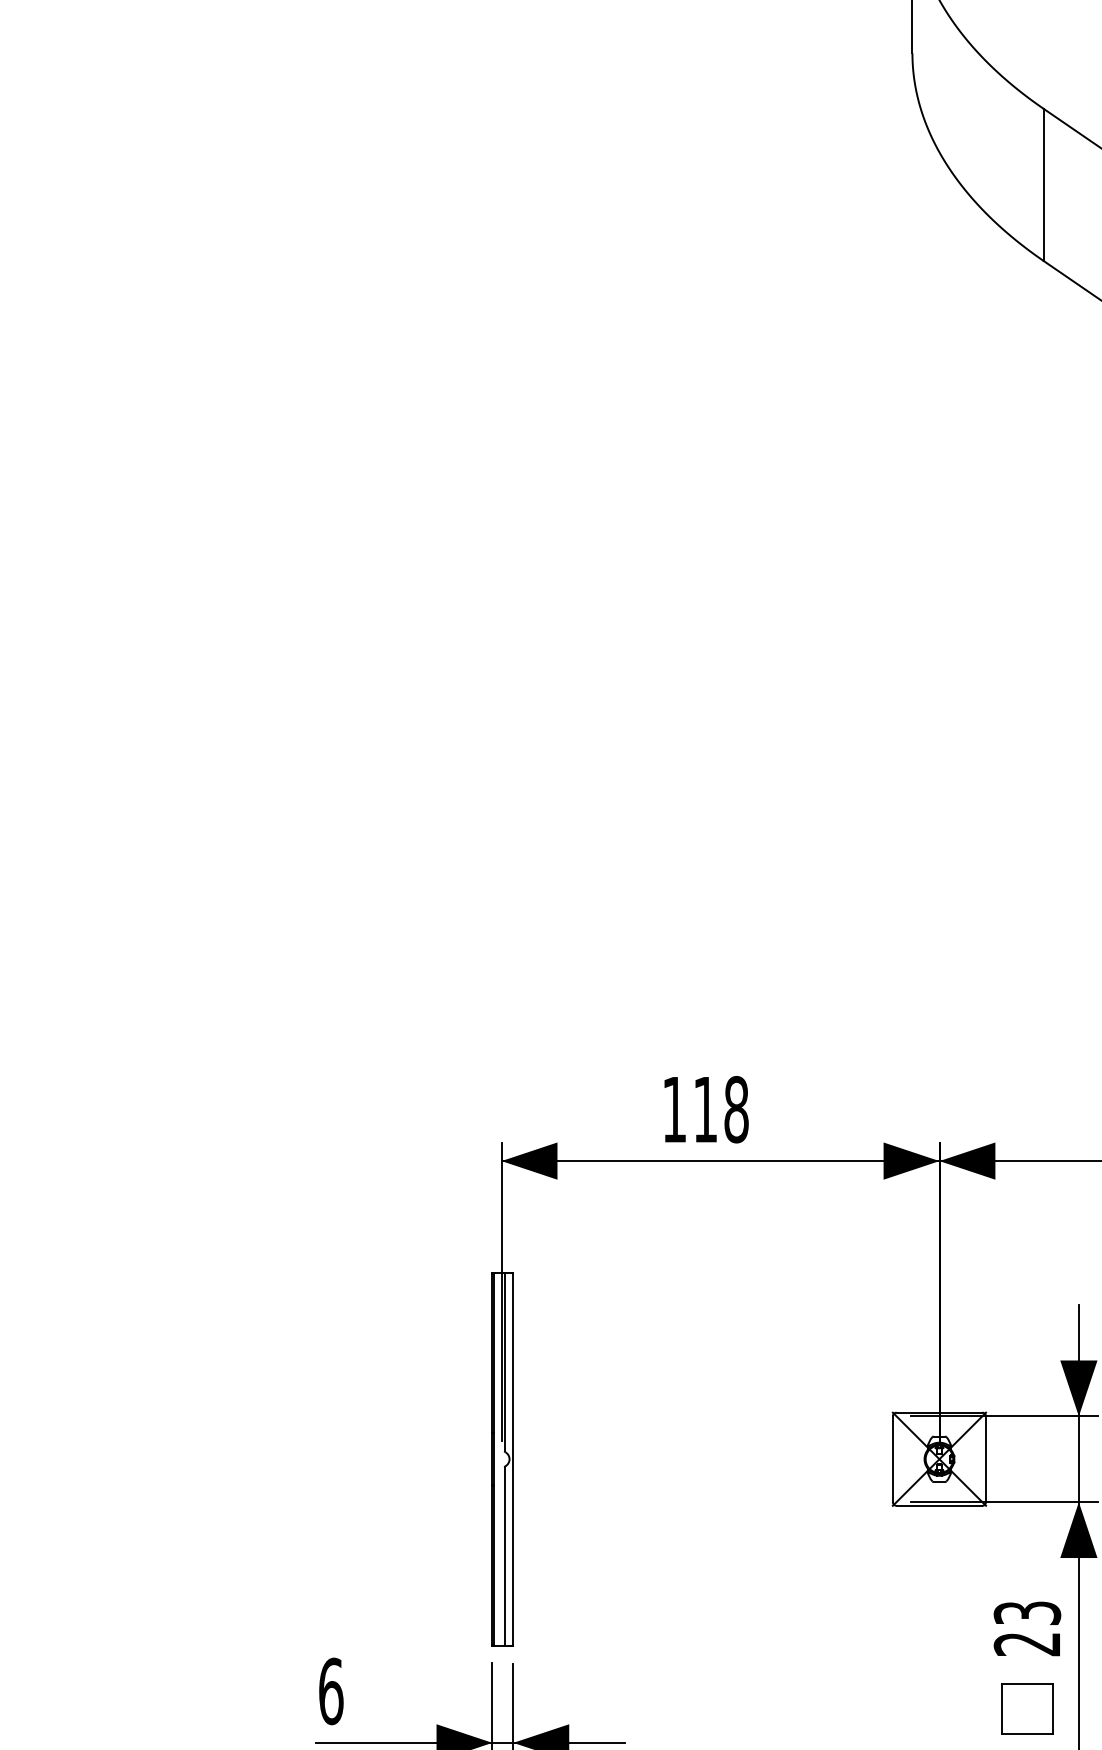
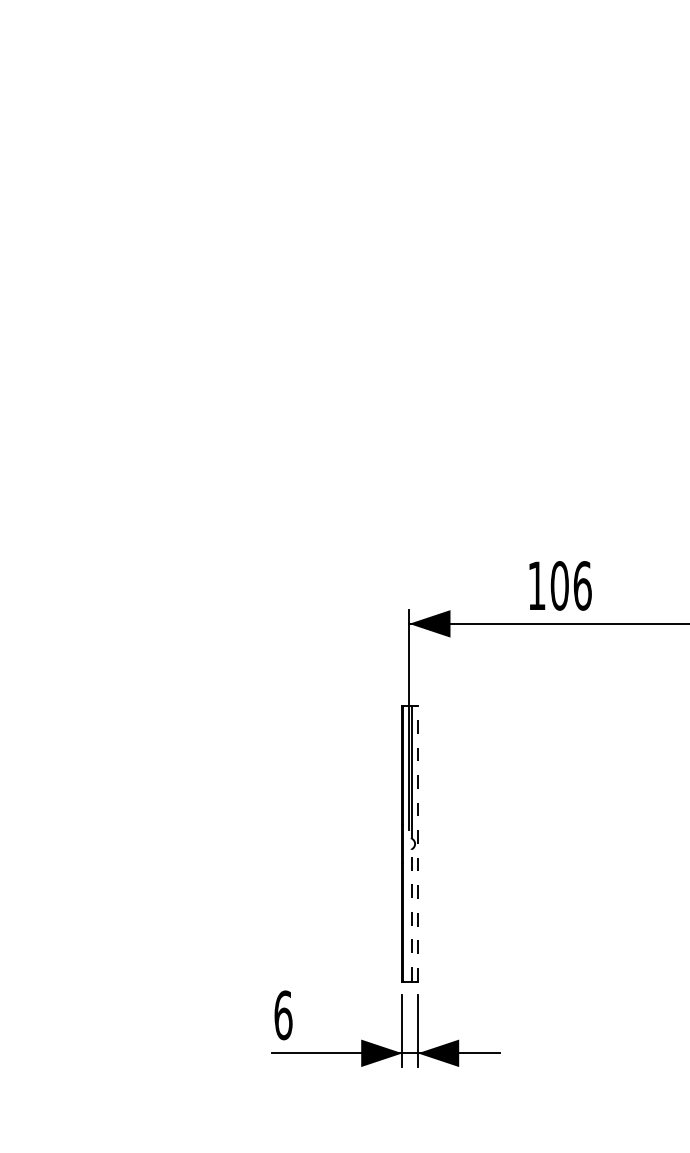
text: (721, 1109) -> (571, 585), 118 -> 106
line: (513, 1458) -> (418, 843), solid -> dashed
line: (504, 1555) -> (411, 915), solid -> dashed

